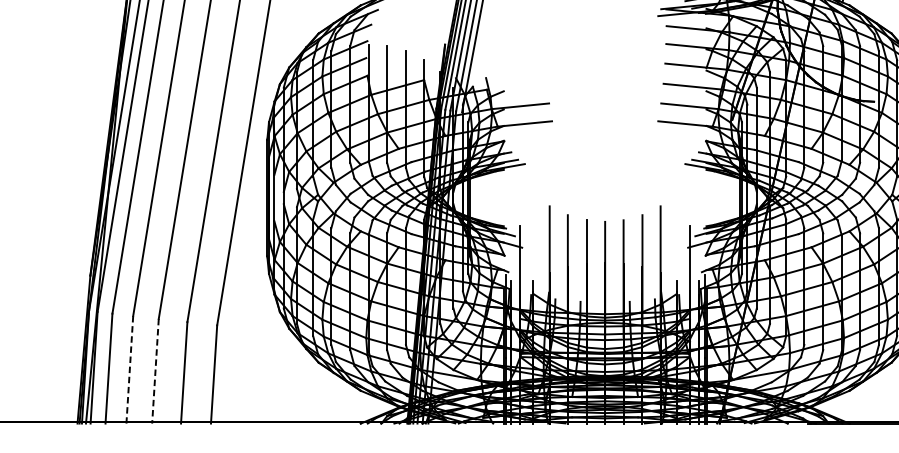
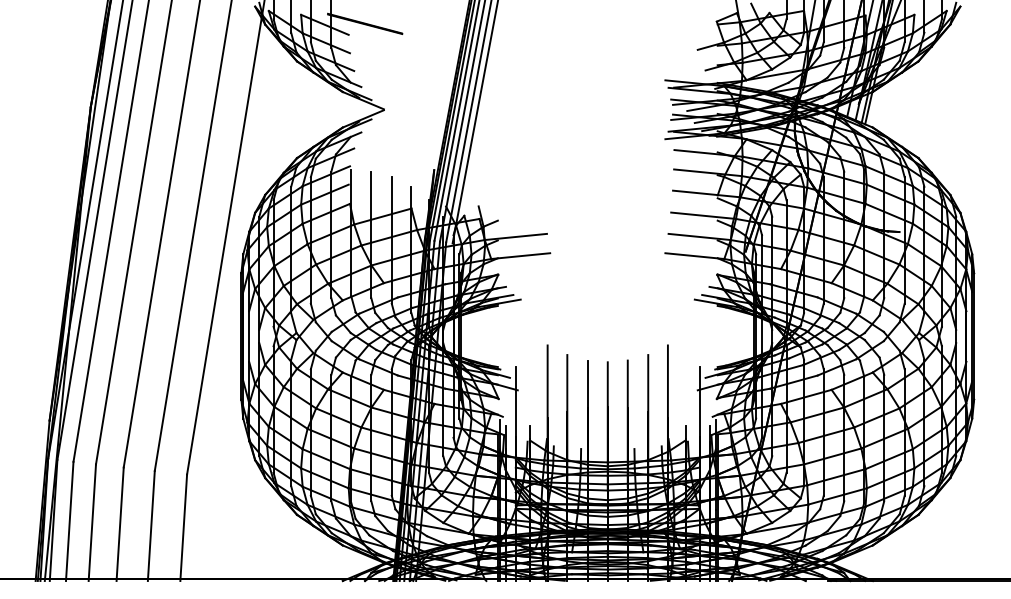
line: (129, 370) -> (92, 523), dashed -> solid
line: (155, 371) -> (120, 524), dashed -> solid

